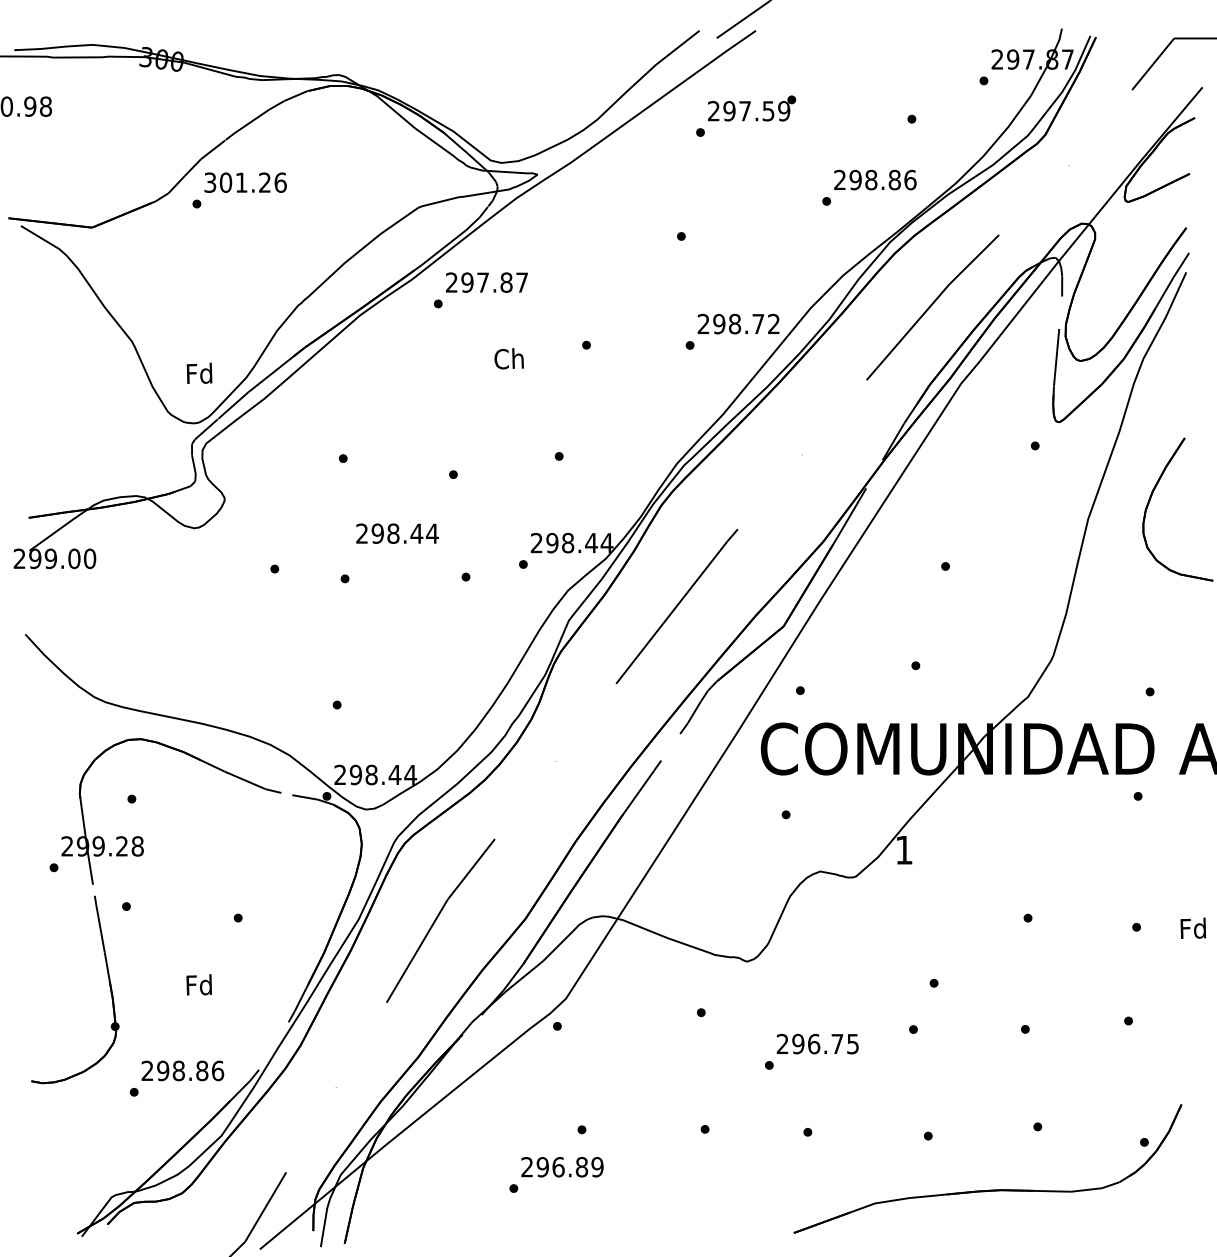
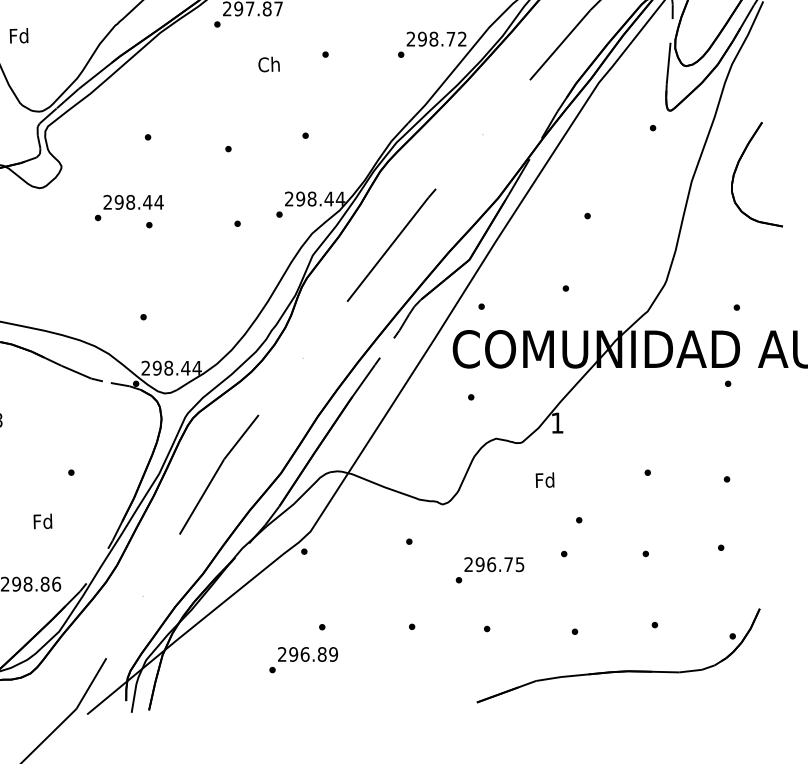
text: (199, 372) -> (19, 35), moved
text: (397, 533) -> (133, 202), moved
text: (1193, 927) -> (545, 479), moved

